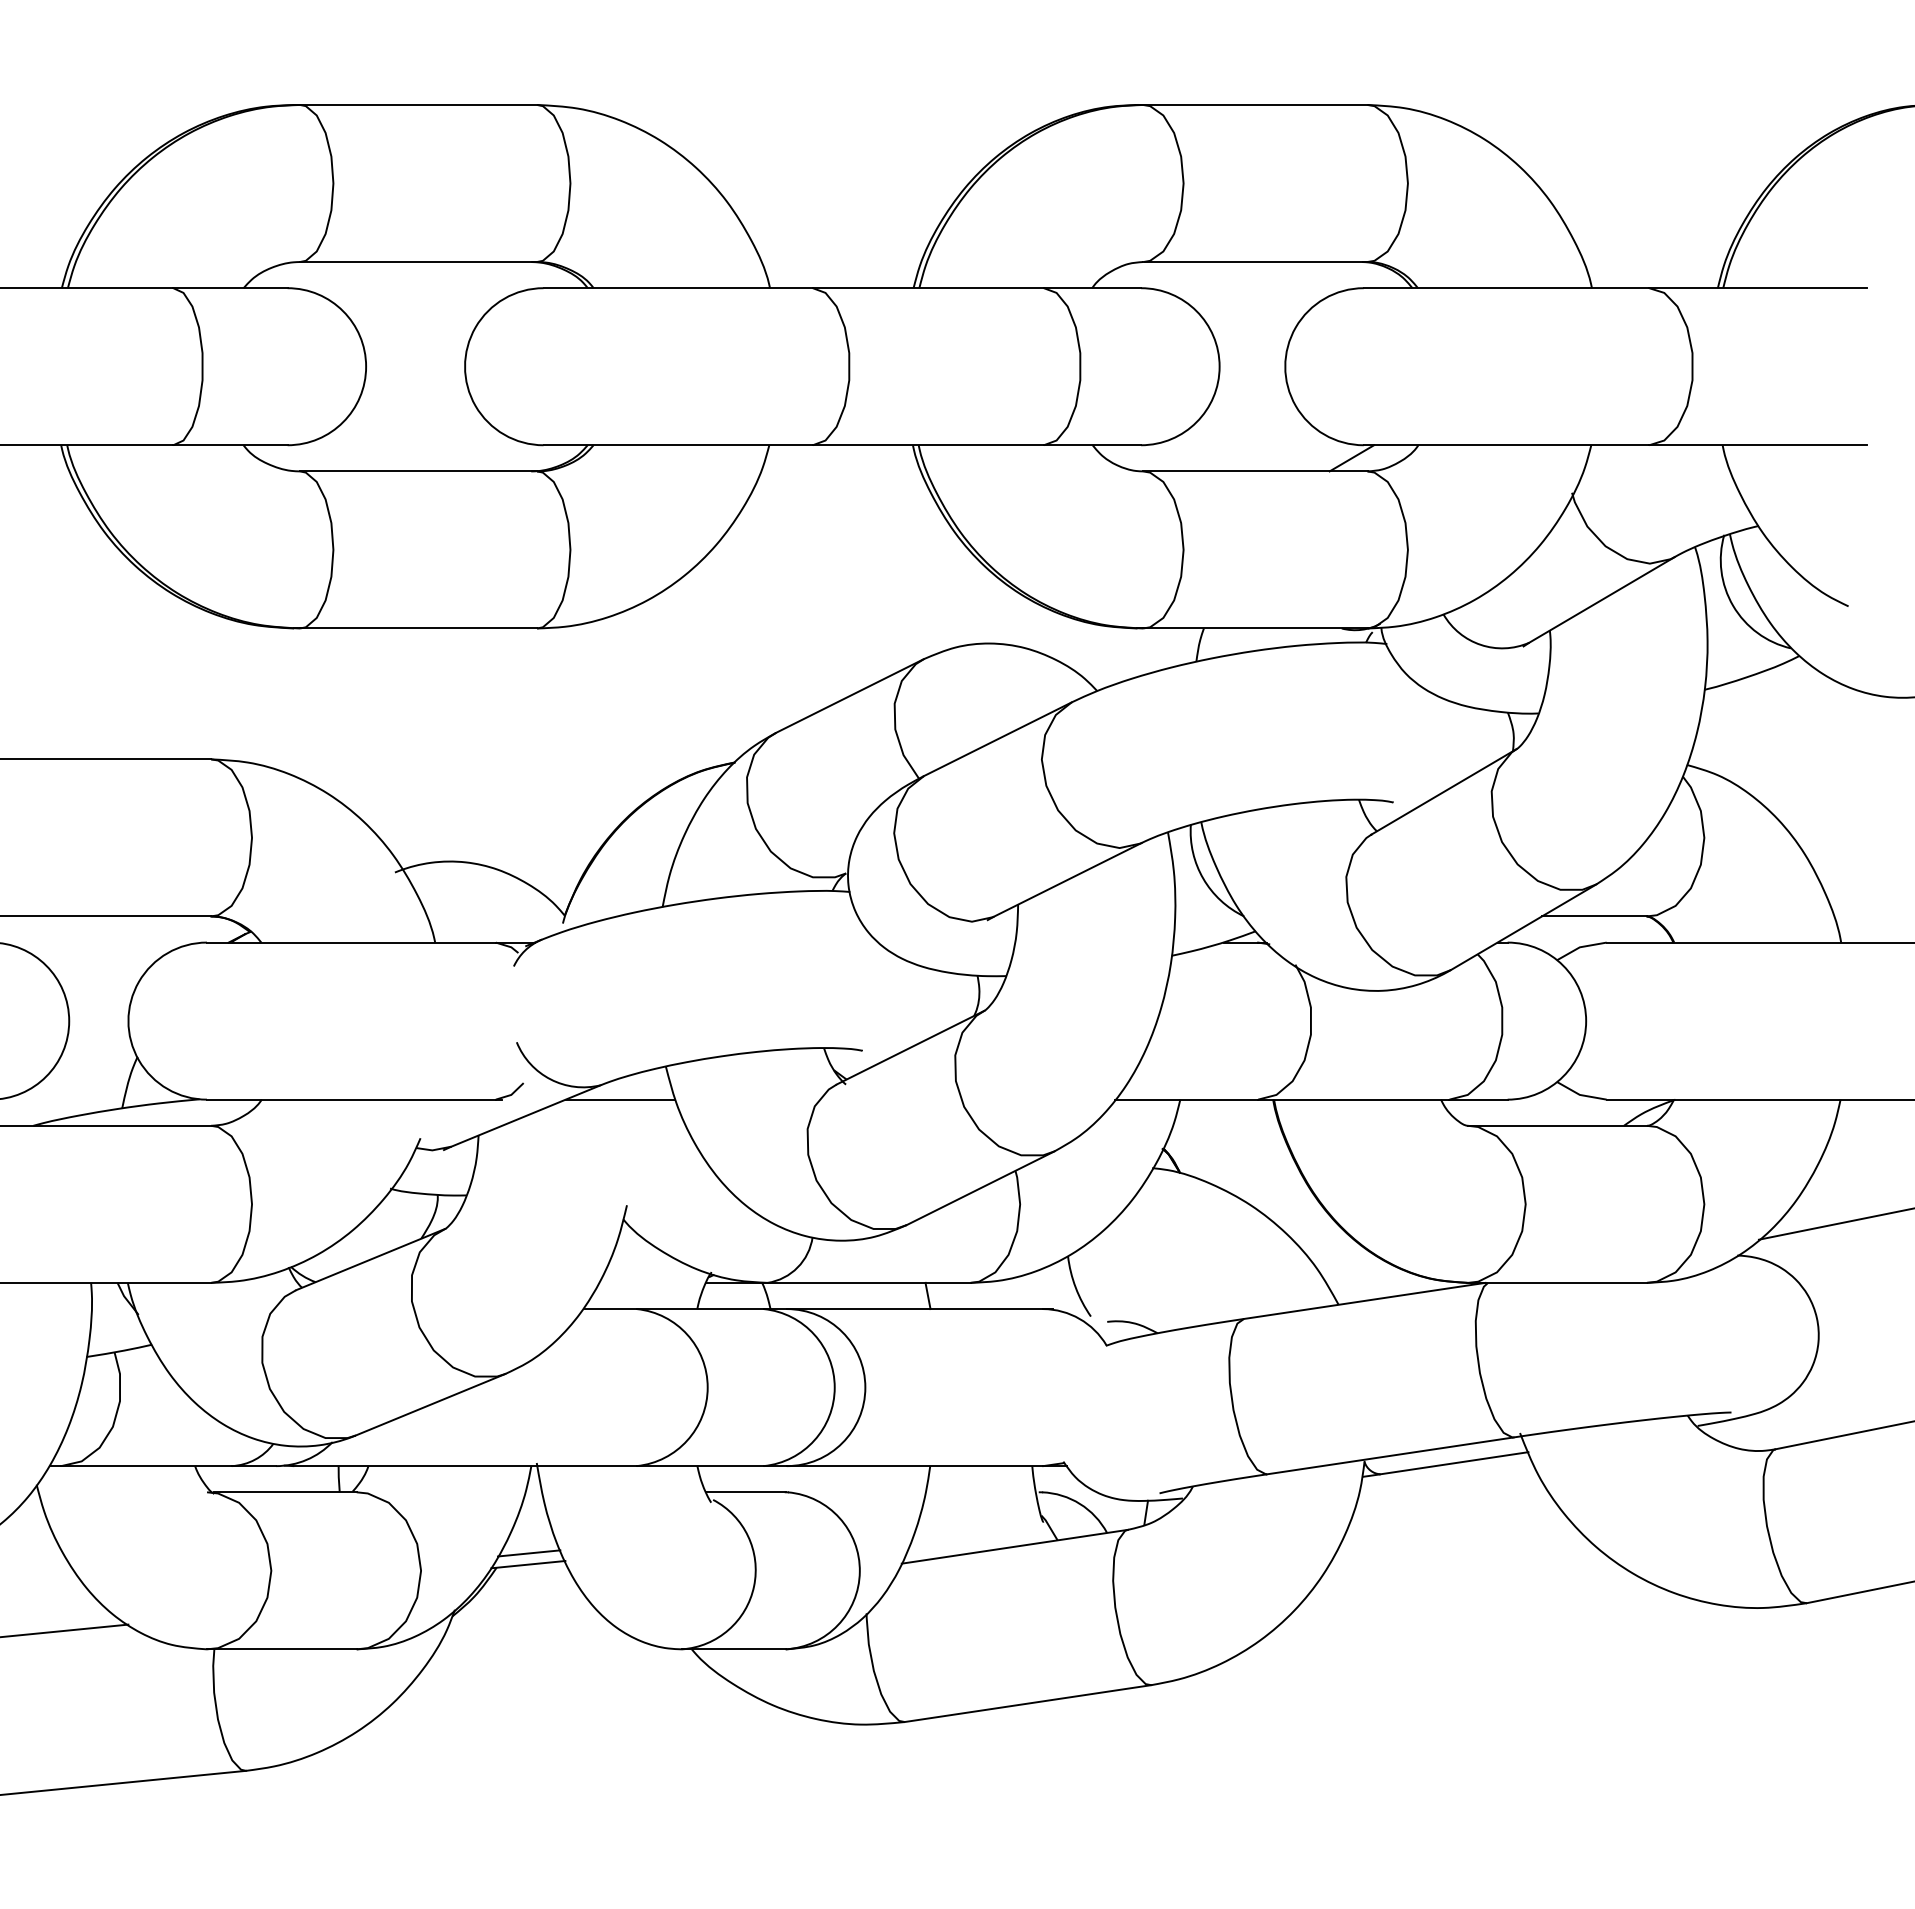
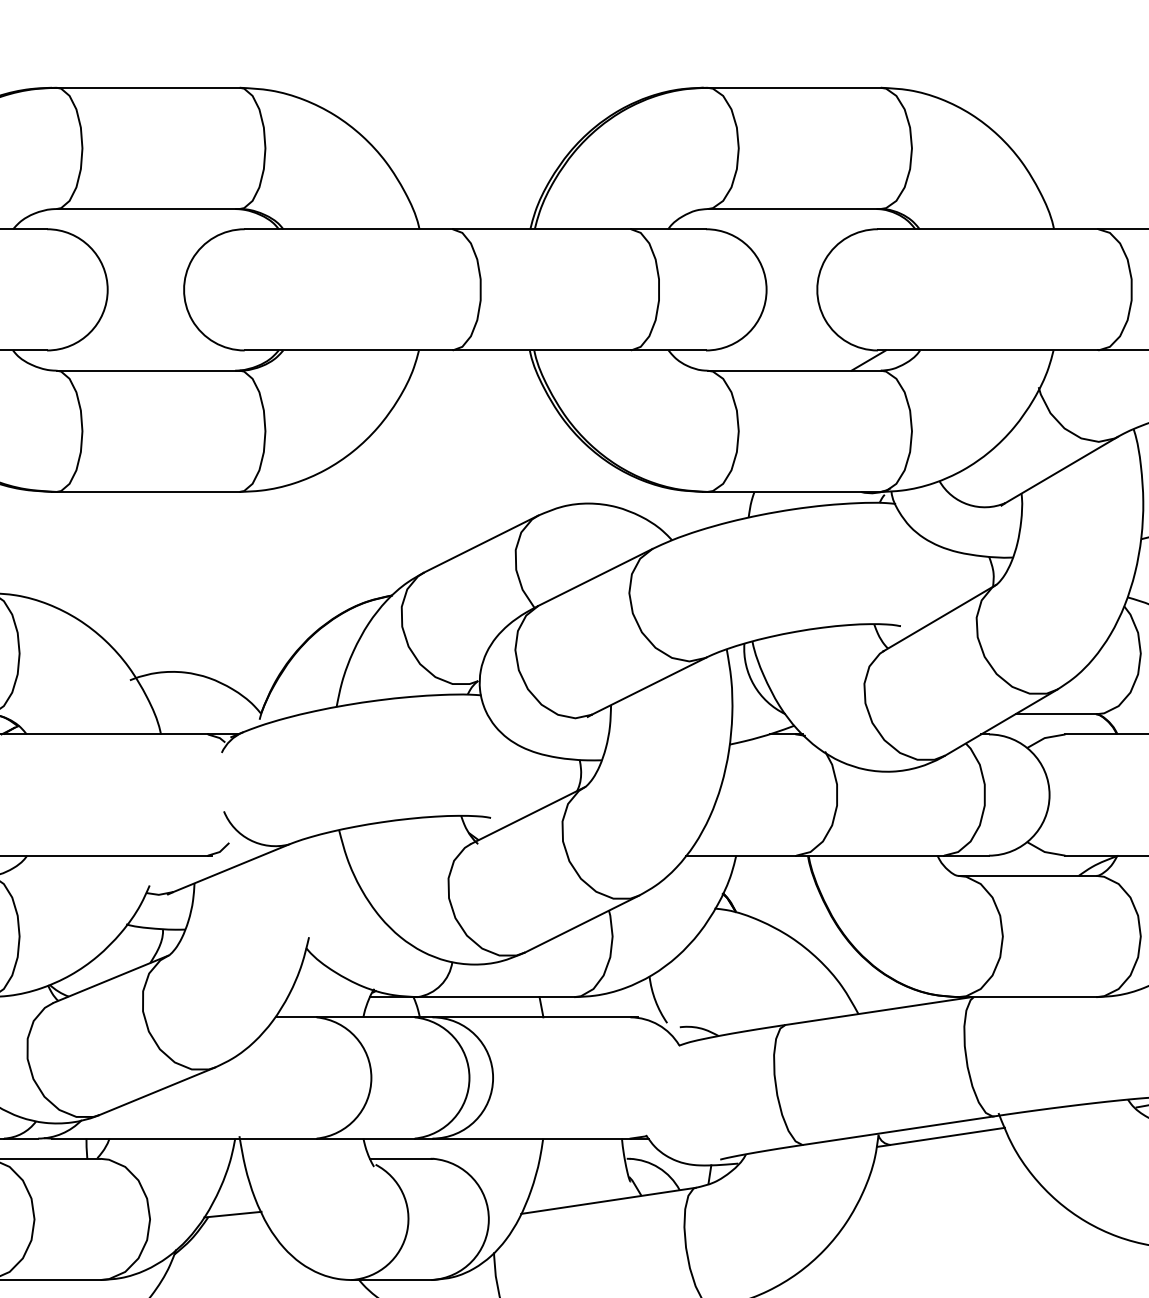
line: (620, 1099) -> (304, 855), removed
line: (529, 1553) -> (233, 1206), removed

